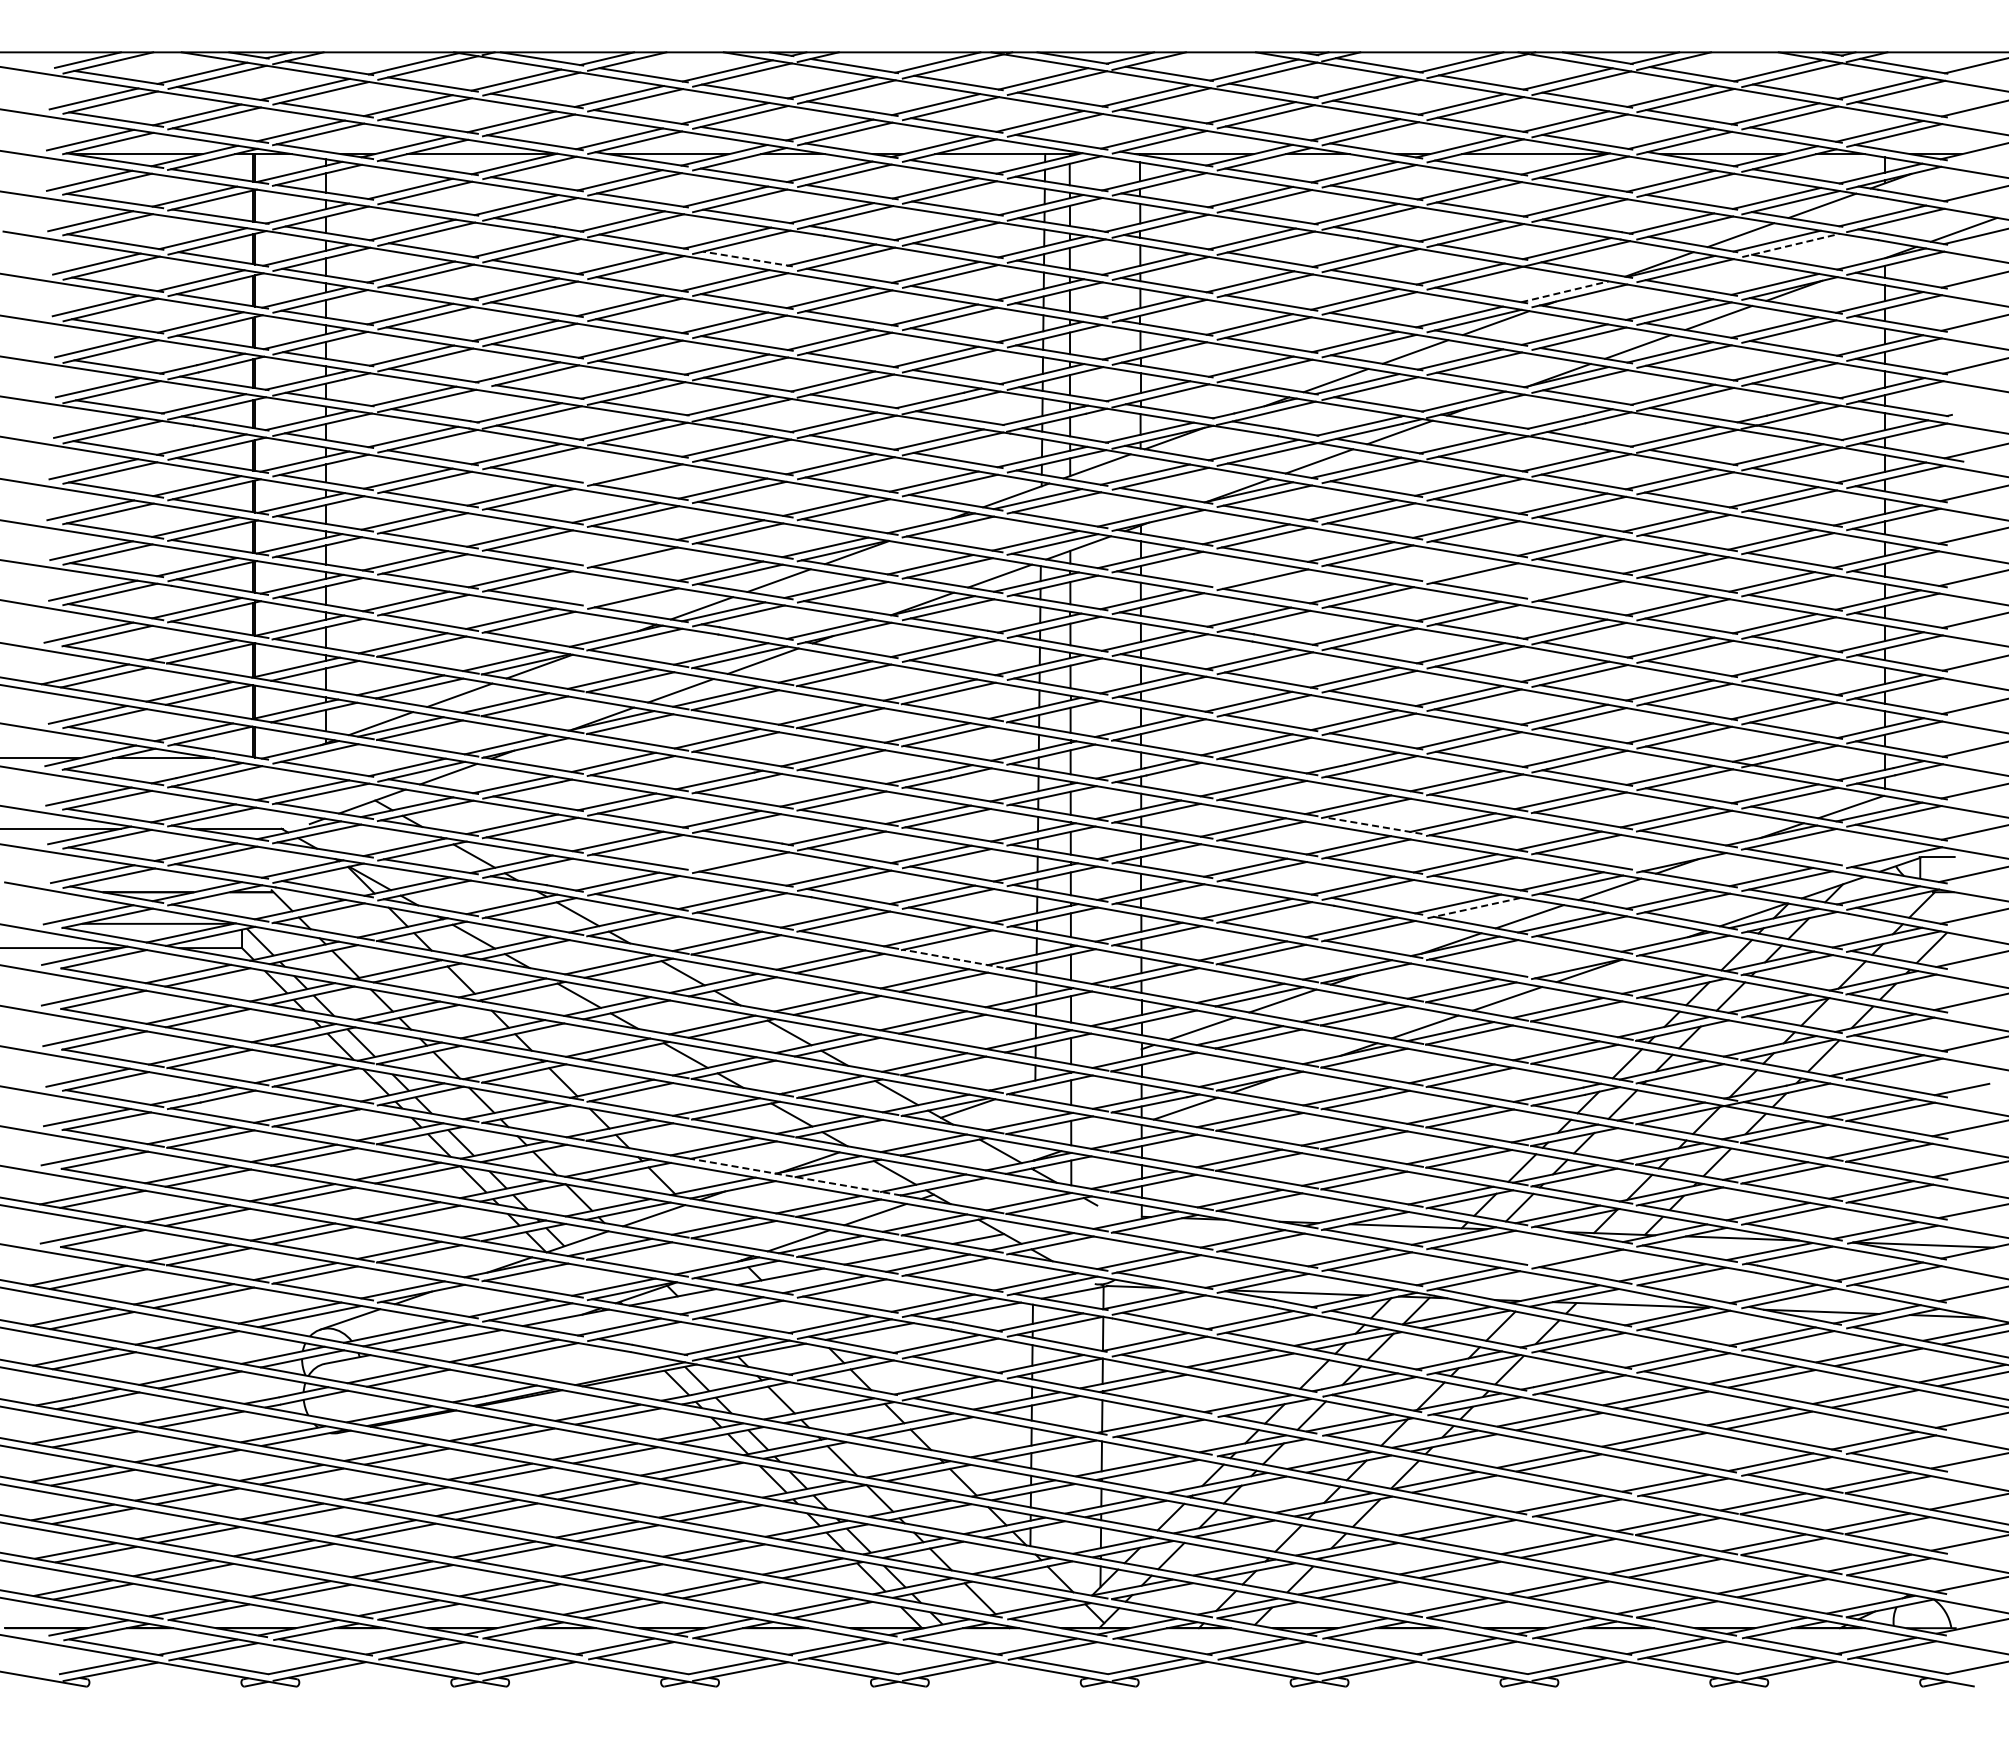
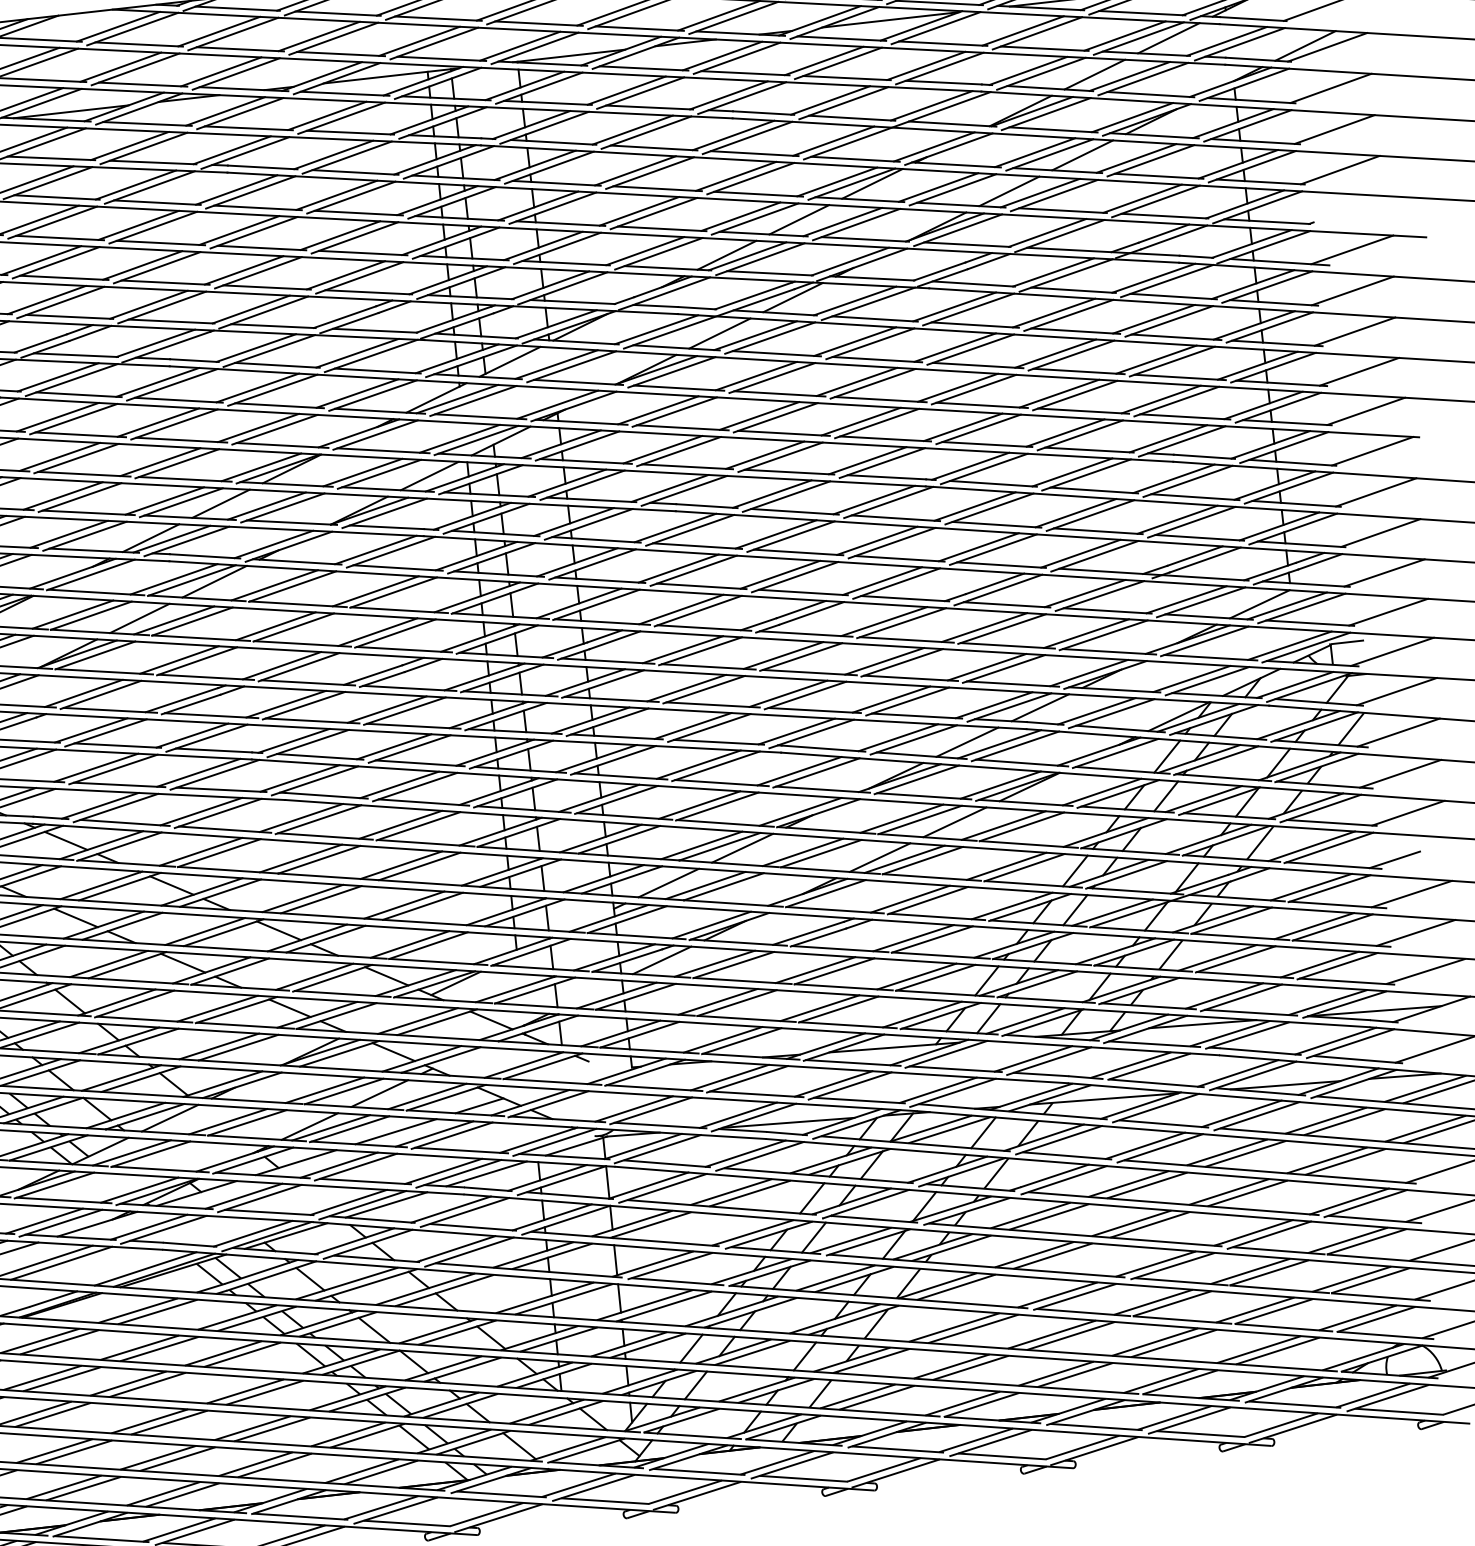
line: (1791, 245) -> (1143, 79), dashed -> solid
line: (747, 259) -> (157, 203), dashed -> solid
line: (1565, 291) -> (934, 146), dashed -> solid
line: (618, 471) -> (57, 417), added
line: (615, 553) -> (63, 495), added
line: (1456, 569) -> (861, 421), added
line: (1246, 575) -> (662, 449), added
line: (1561, 587) -> (962, 427), added
line: (616, 594) -> (68, 534), added
line: (1373, 825) -> (809, 672), dashed -> solid
line: (1877, 853) -> (1289, 645), added
line: (724, 858) -> (198, 772), added
line: (1664, 858) -> (1088, 672), added
line: (1474, 908) -> (914, 740), dashed -> solid
line: (953, 958) -> (426, 842), dashed -> solid
line: (1559, 964) -> (1000, 784), added
line: (795, 1177) -> (299, 1067), dashed -> solid
line: (1561, 1254) -> (1033, 1058), added
line: (610, 1369) -> (145, 1268), added

